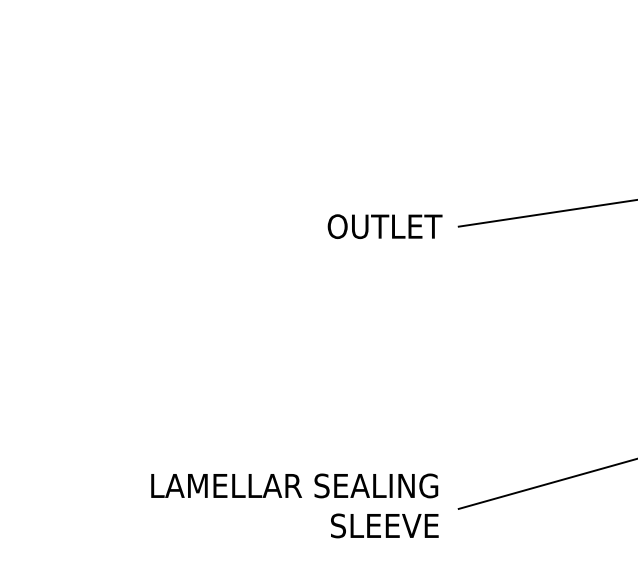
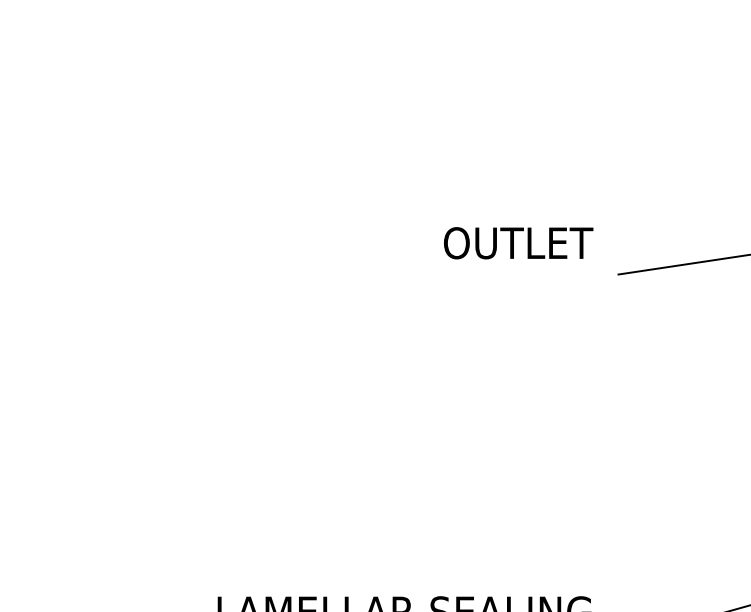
text: (384, 226) -> (517, 243), moved

